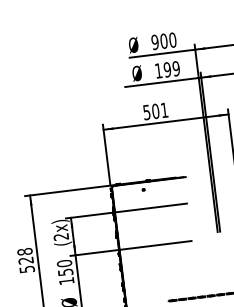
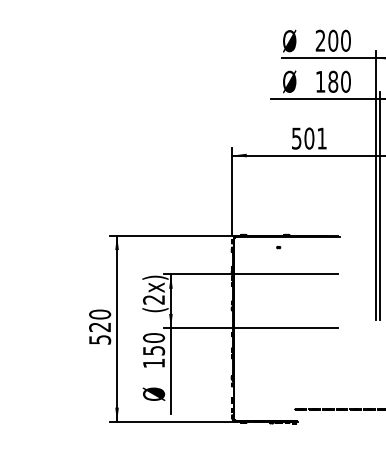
text: (155, 42) -> (320, 40), 900 -> 200
text: (171, 69) -> (339, 81), 199 -> 180
text: (24, 251) -> (99, 314), 528 -> 520

